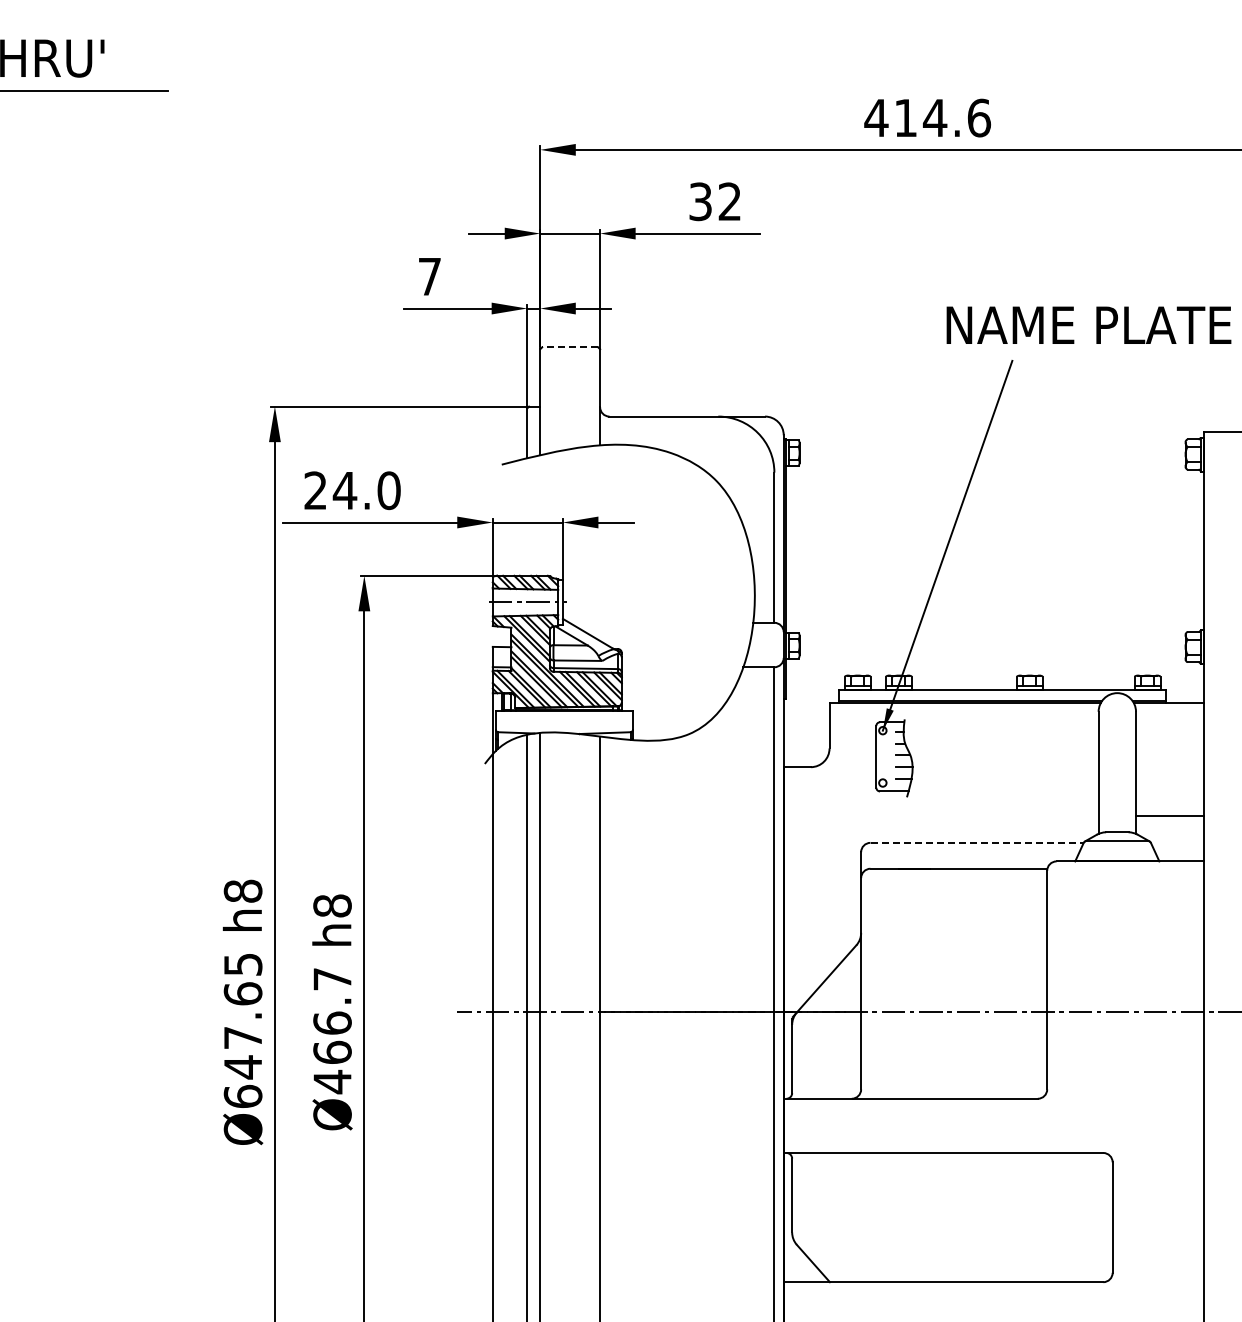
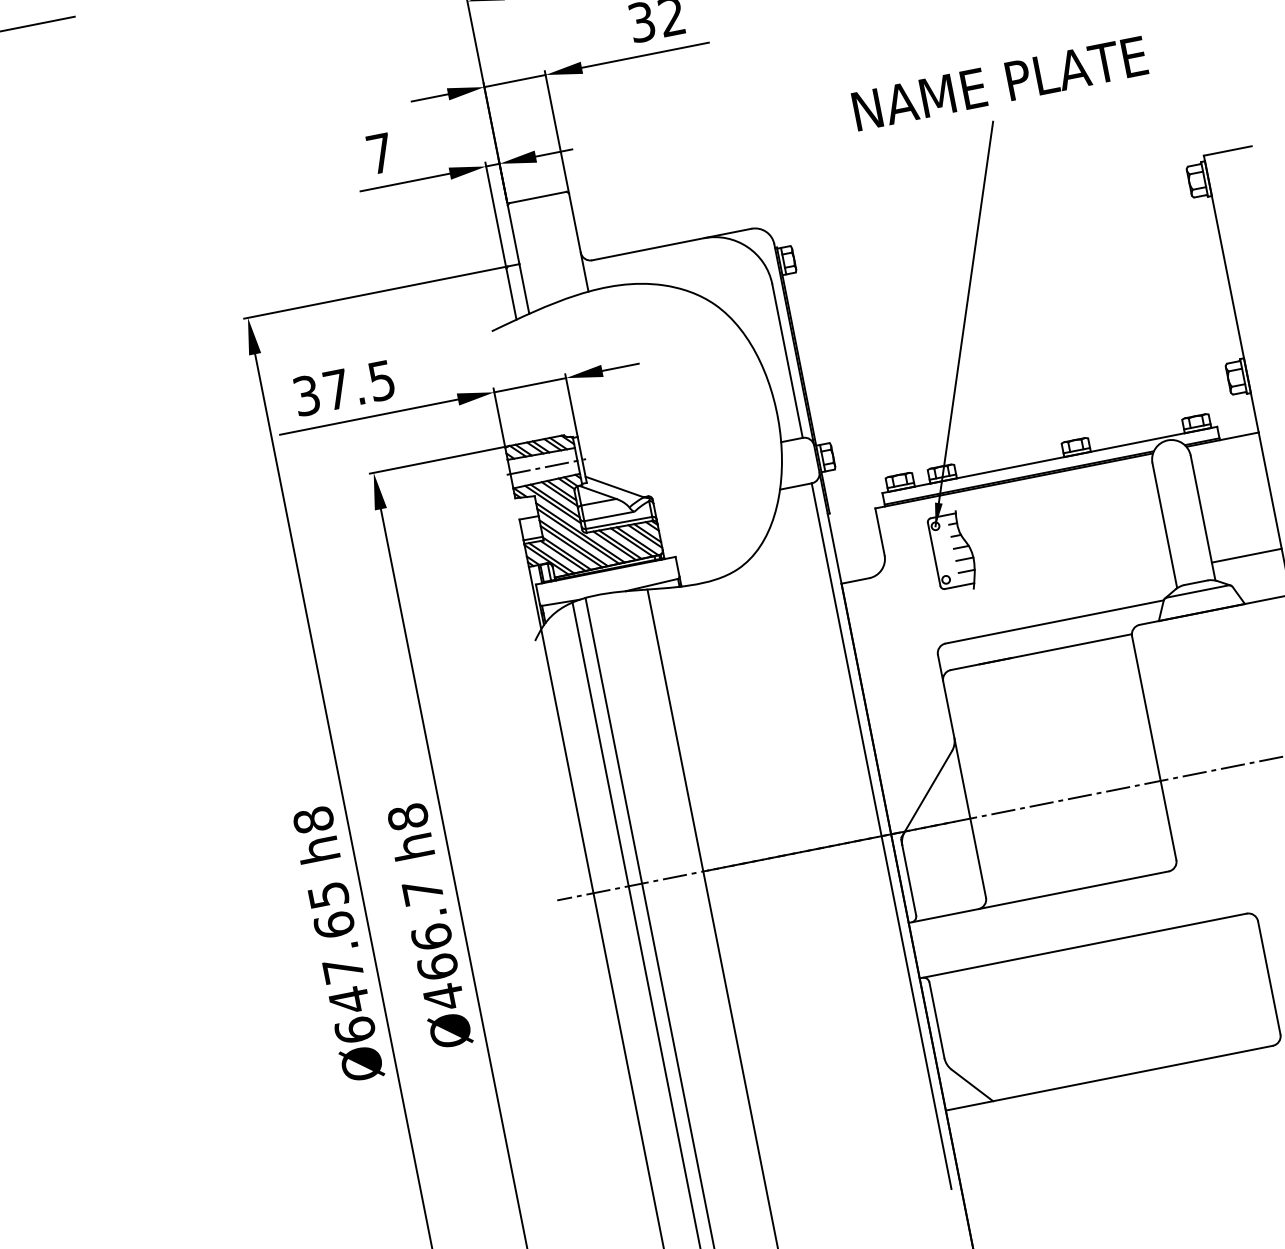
text: (1088, 324) -> (999, 82), moved
line: (569, 347) -> (537, 197), dashed -> solid
text: (352, 490) -> (344, 388), 24.0 -> 37.5
line: (977, 842) -> (1055, 621), dashed -> solid

